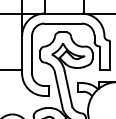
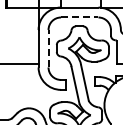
line: (63, 23) -> (79, 17), solid -> dashed
line: (32, 54) -> (48, 48), solid -> dashed

